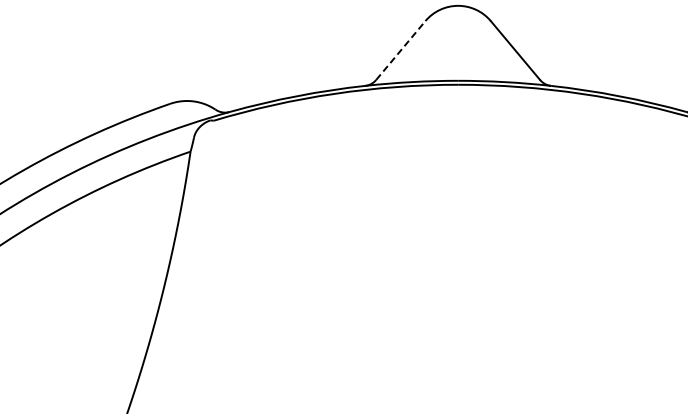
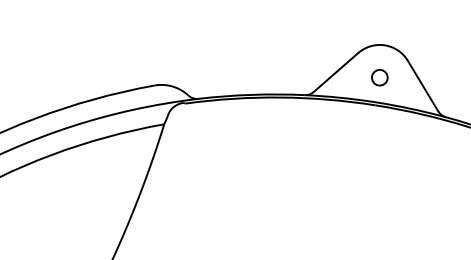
part: (458, 48) -> (380, 77), added
line: (401, 50) -> (336, 72), dashed -> solid

